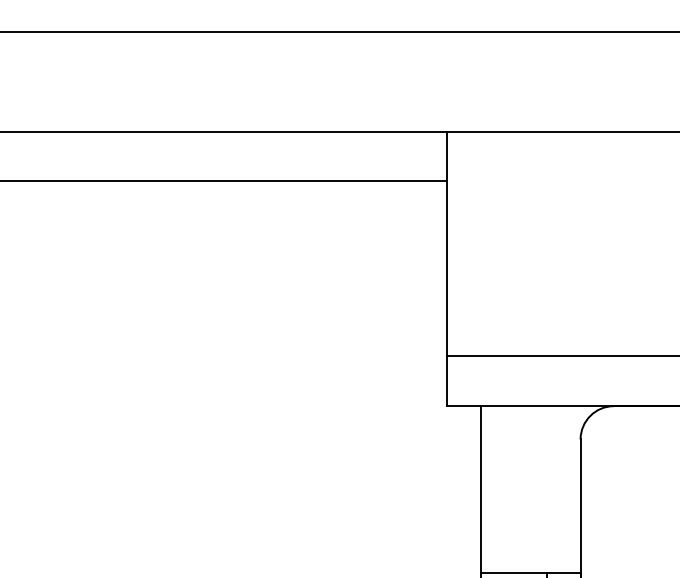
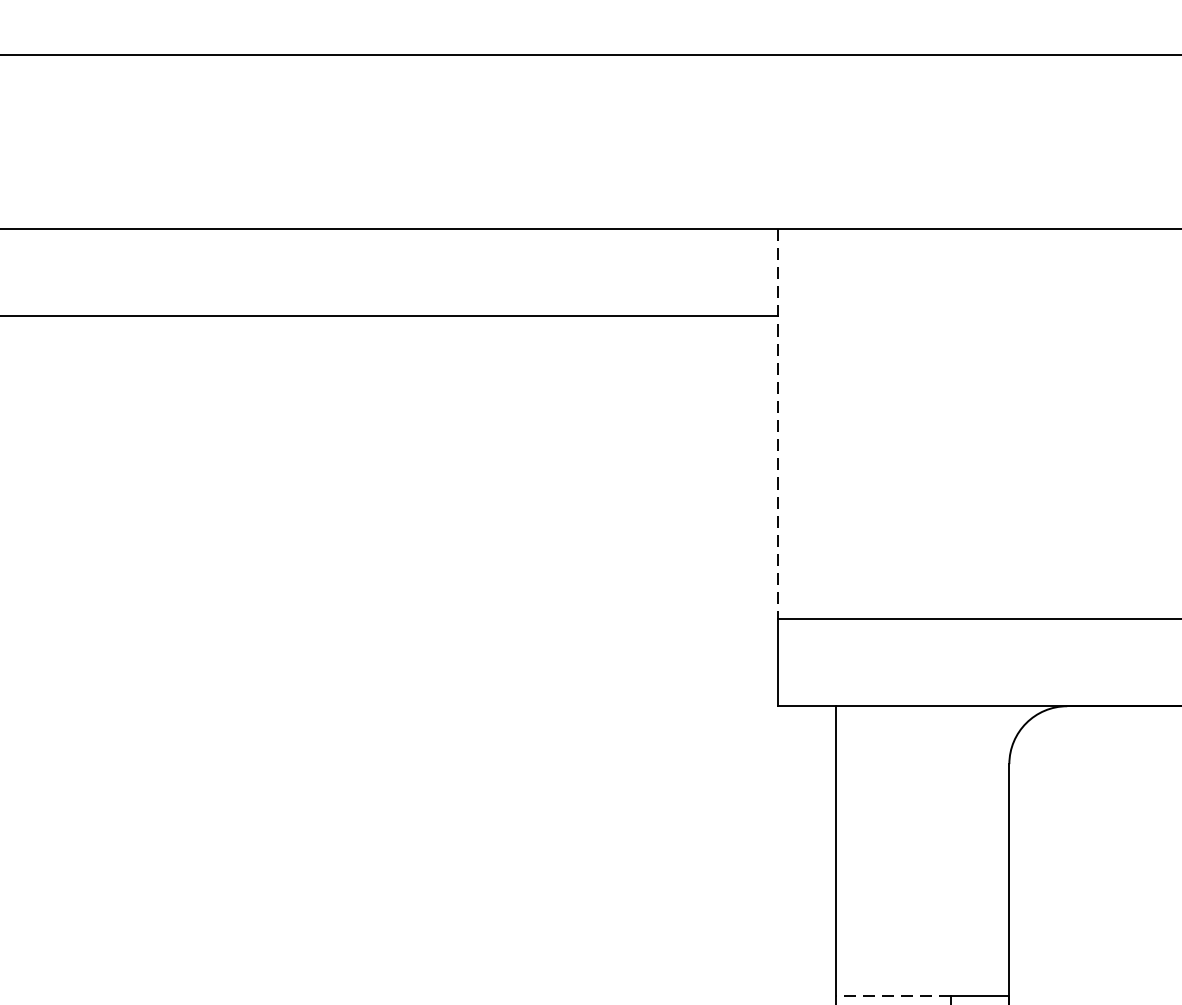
line: (447, 244) -> (777, 425), solid -> dashed
line: (513, 572) -> (892, 995), solid -> dashed

